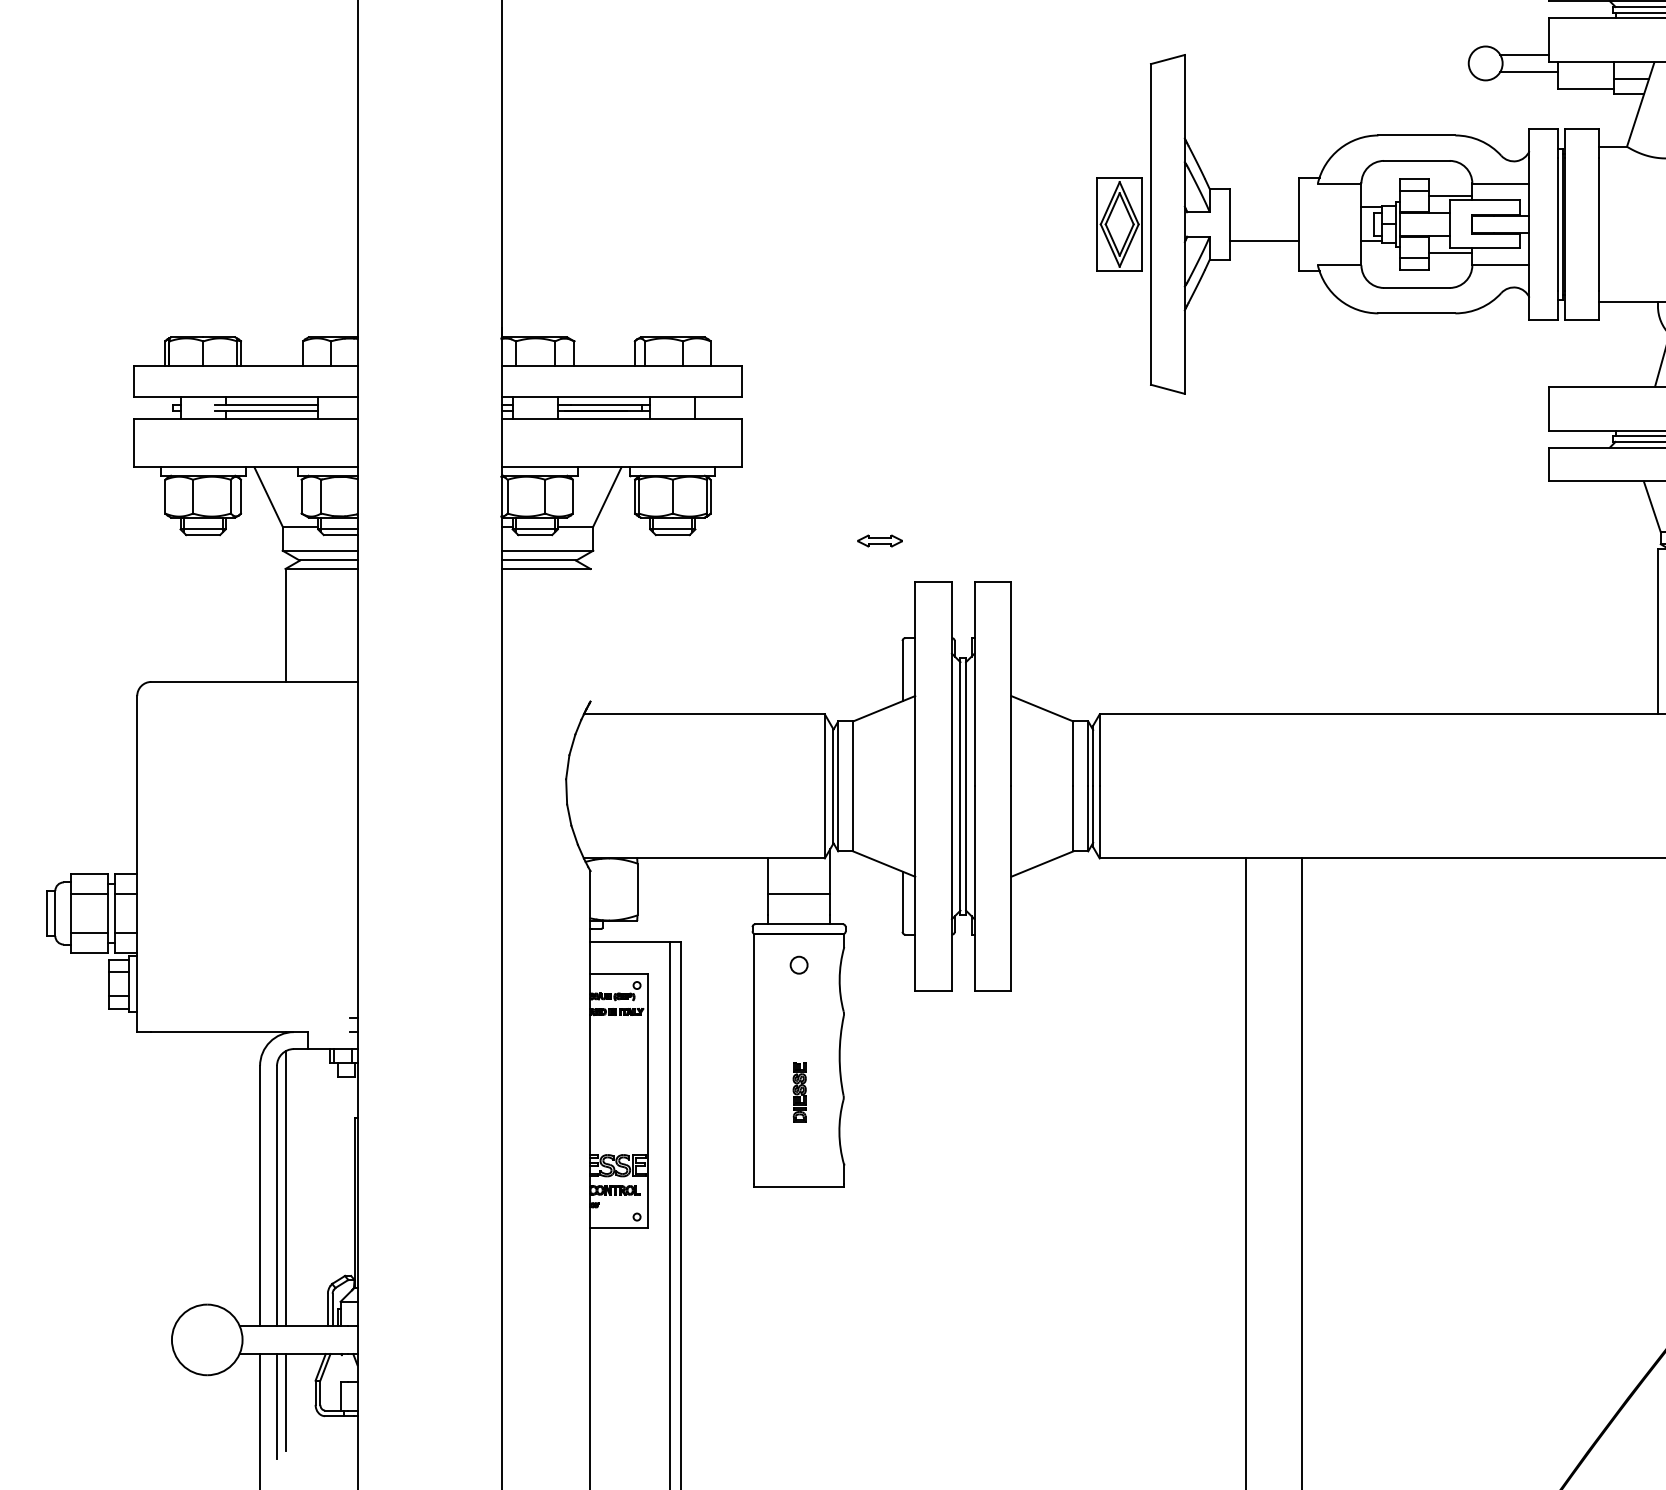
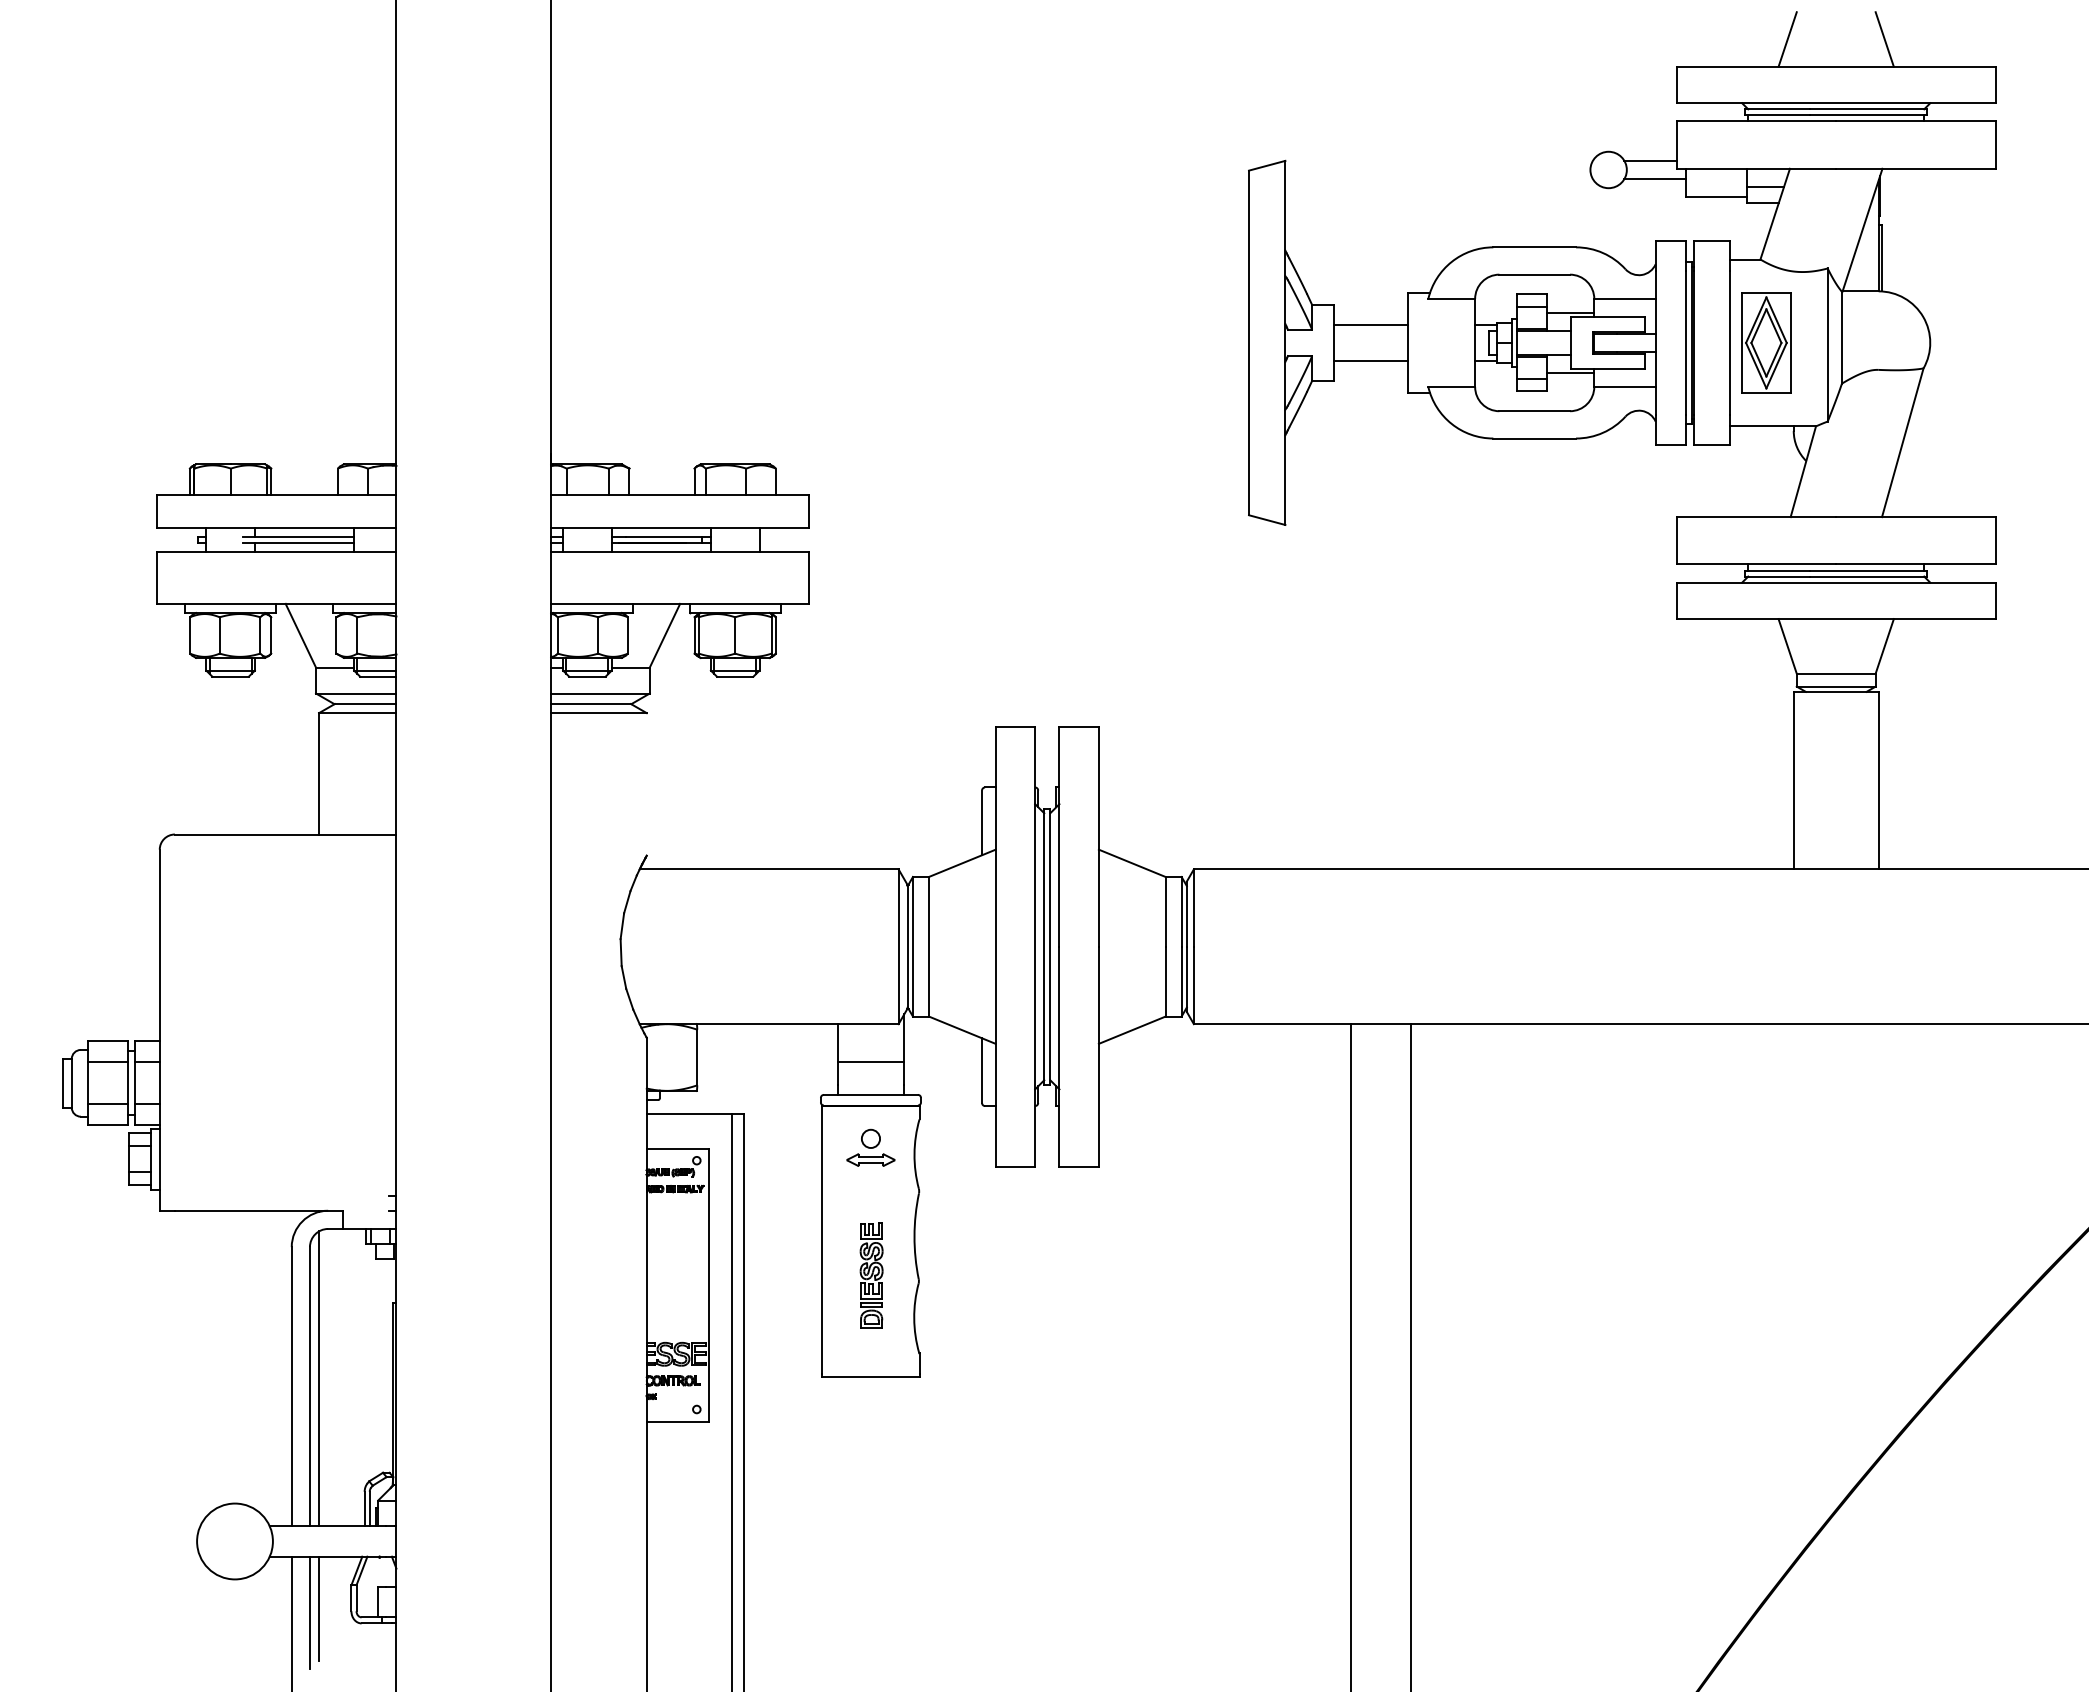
line: (1264, 207) -> (1370, 324), added
part: (1119, 224) -> (1766, 342), moved
part: (879, 540) -> (870, 1159), moved
part: (799, 1092) -> (871, 1275), size x1.67

